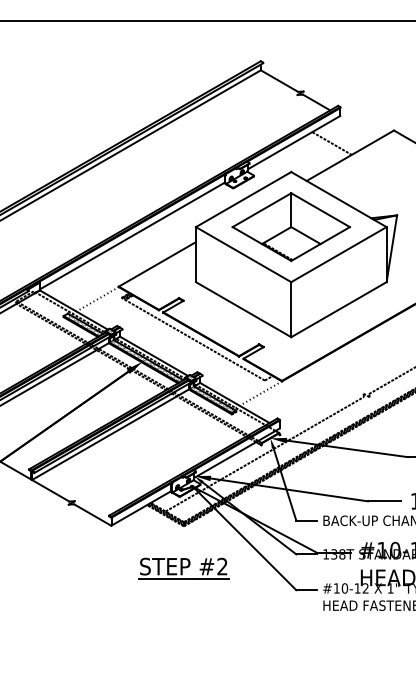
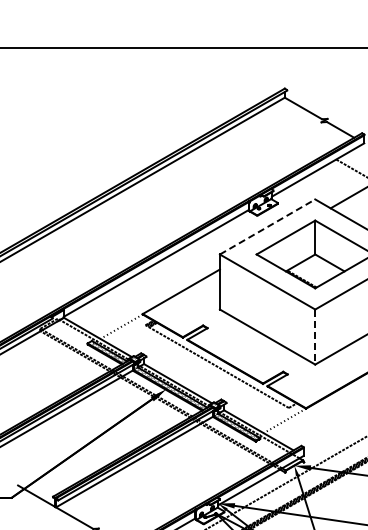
line: (244, 199) -> (268, 226), solid -> dashed
line: (291, 309) -> (315, 336), solid -> dashed

